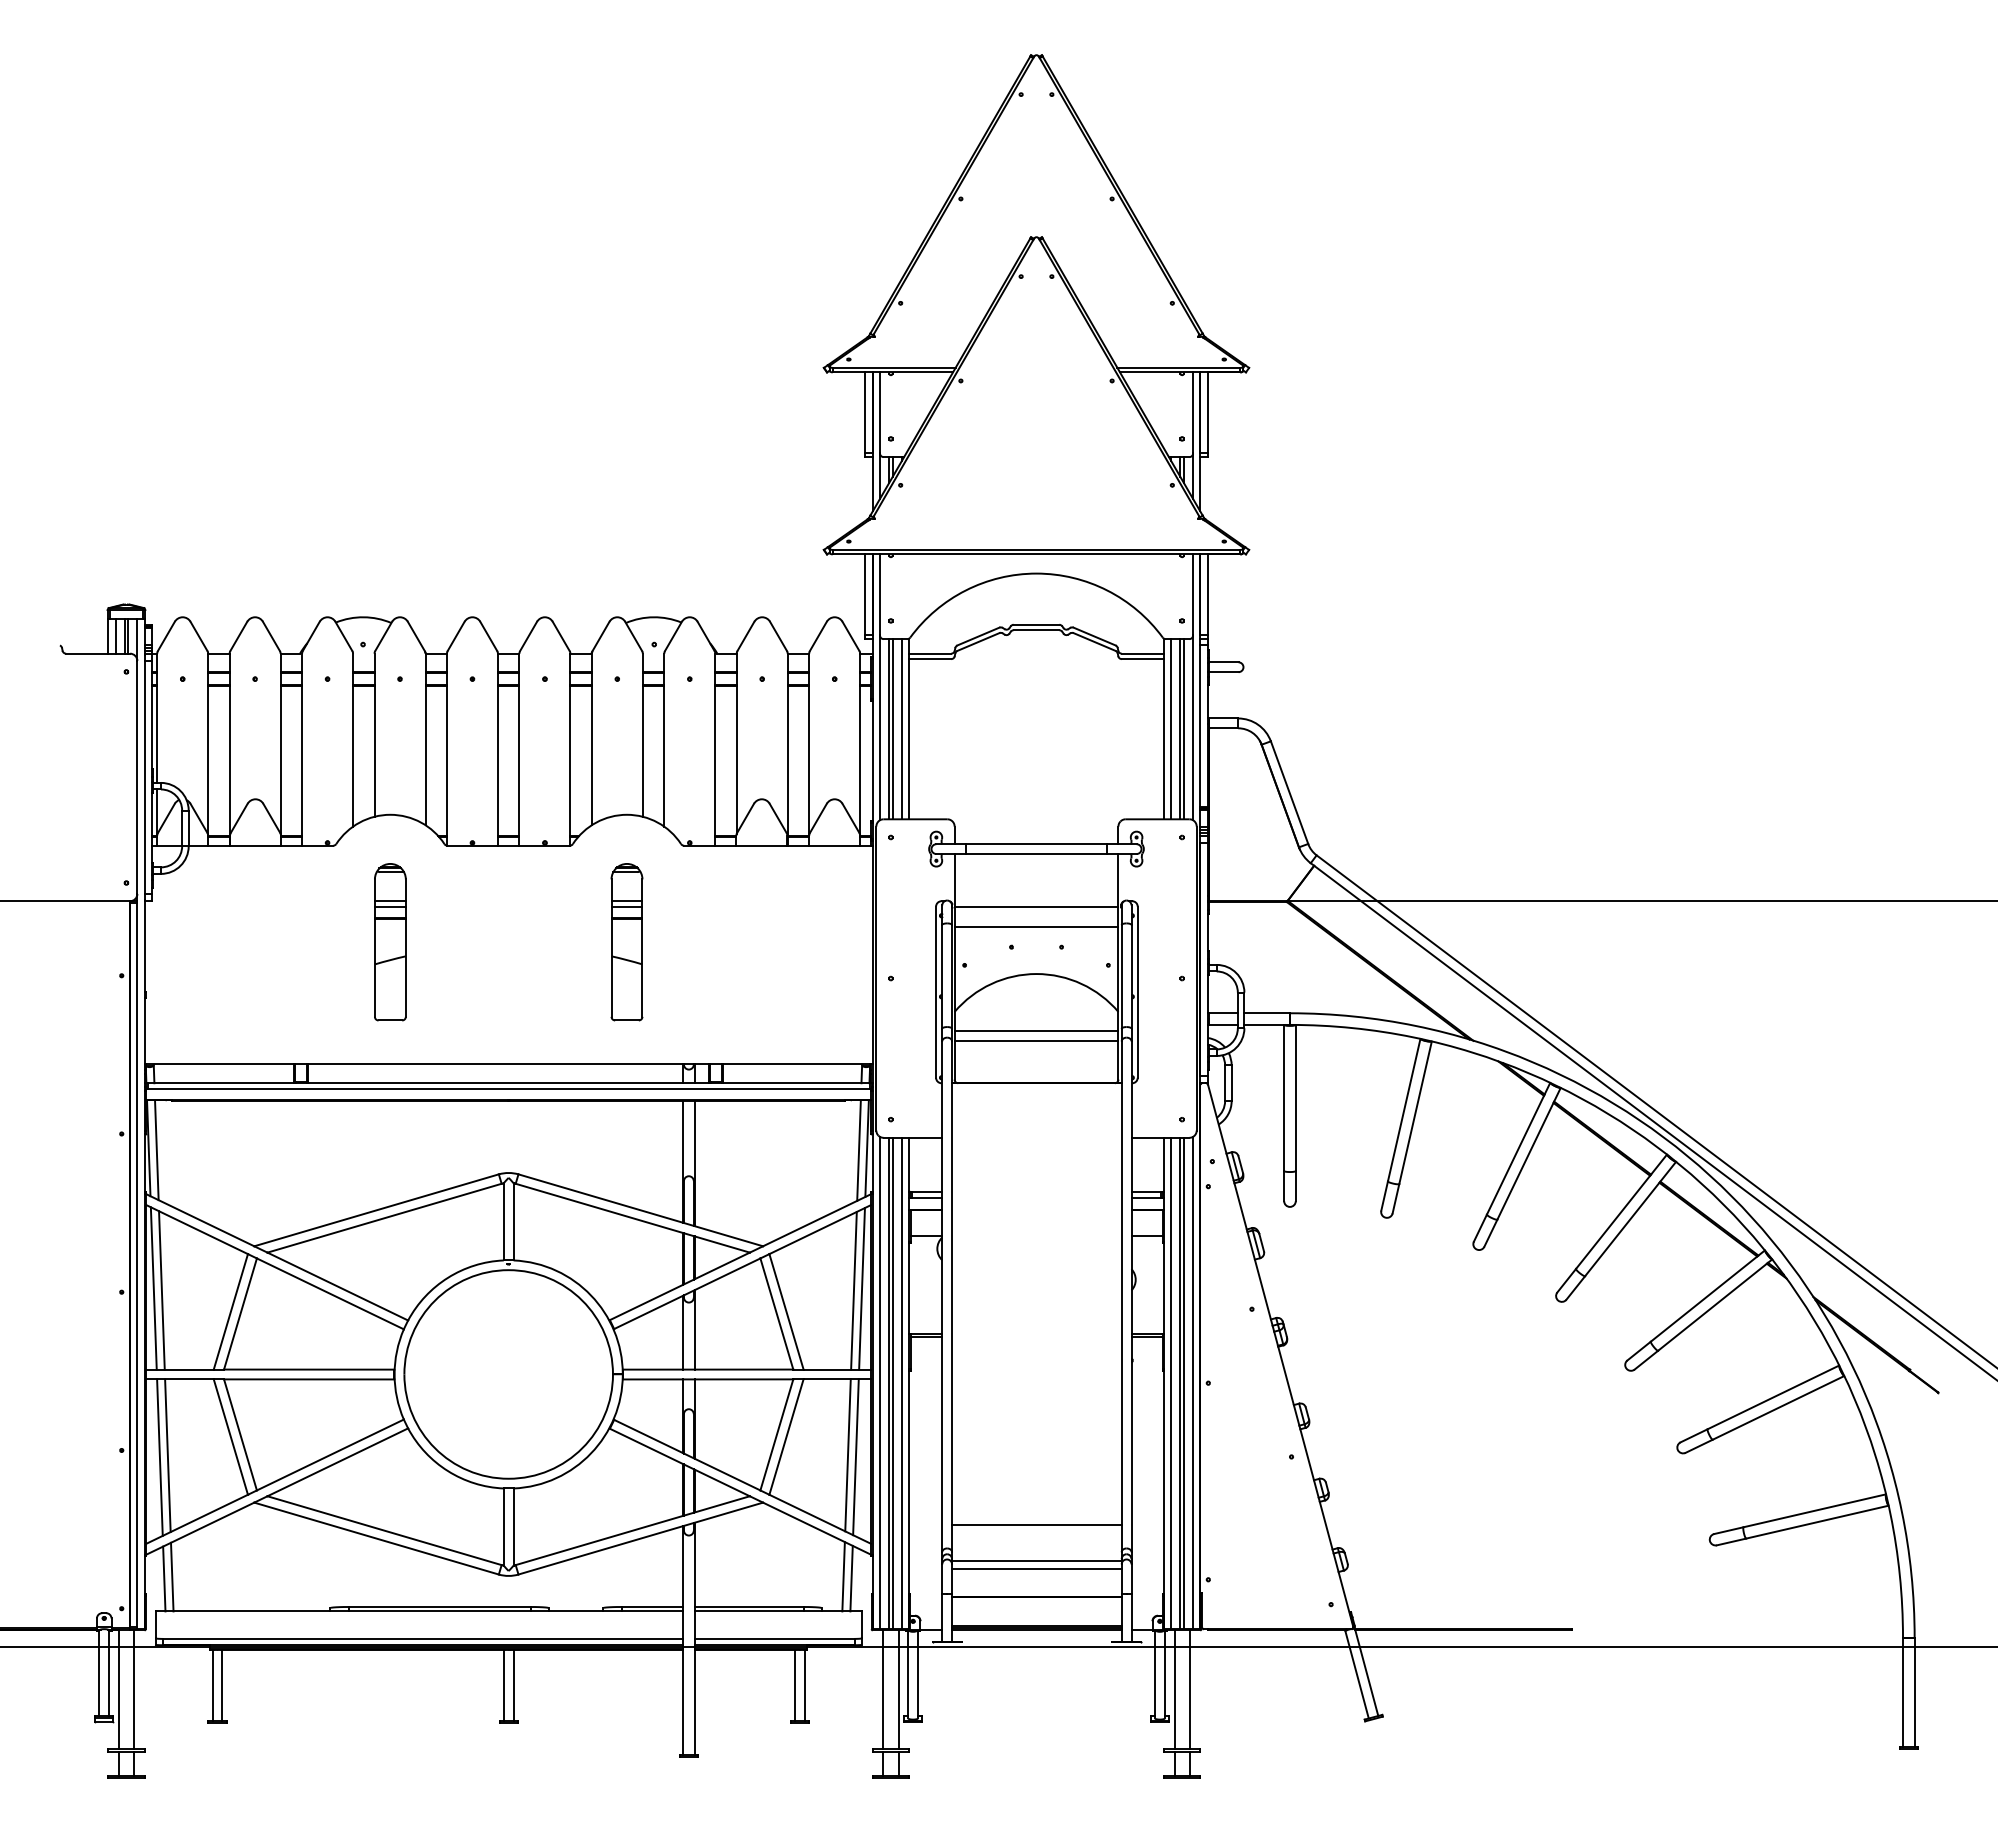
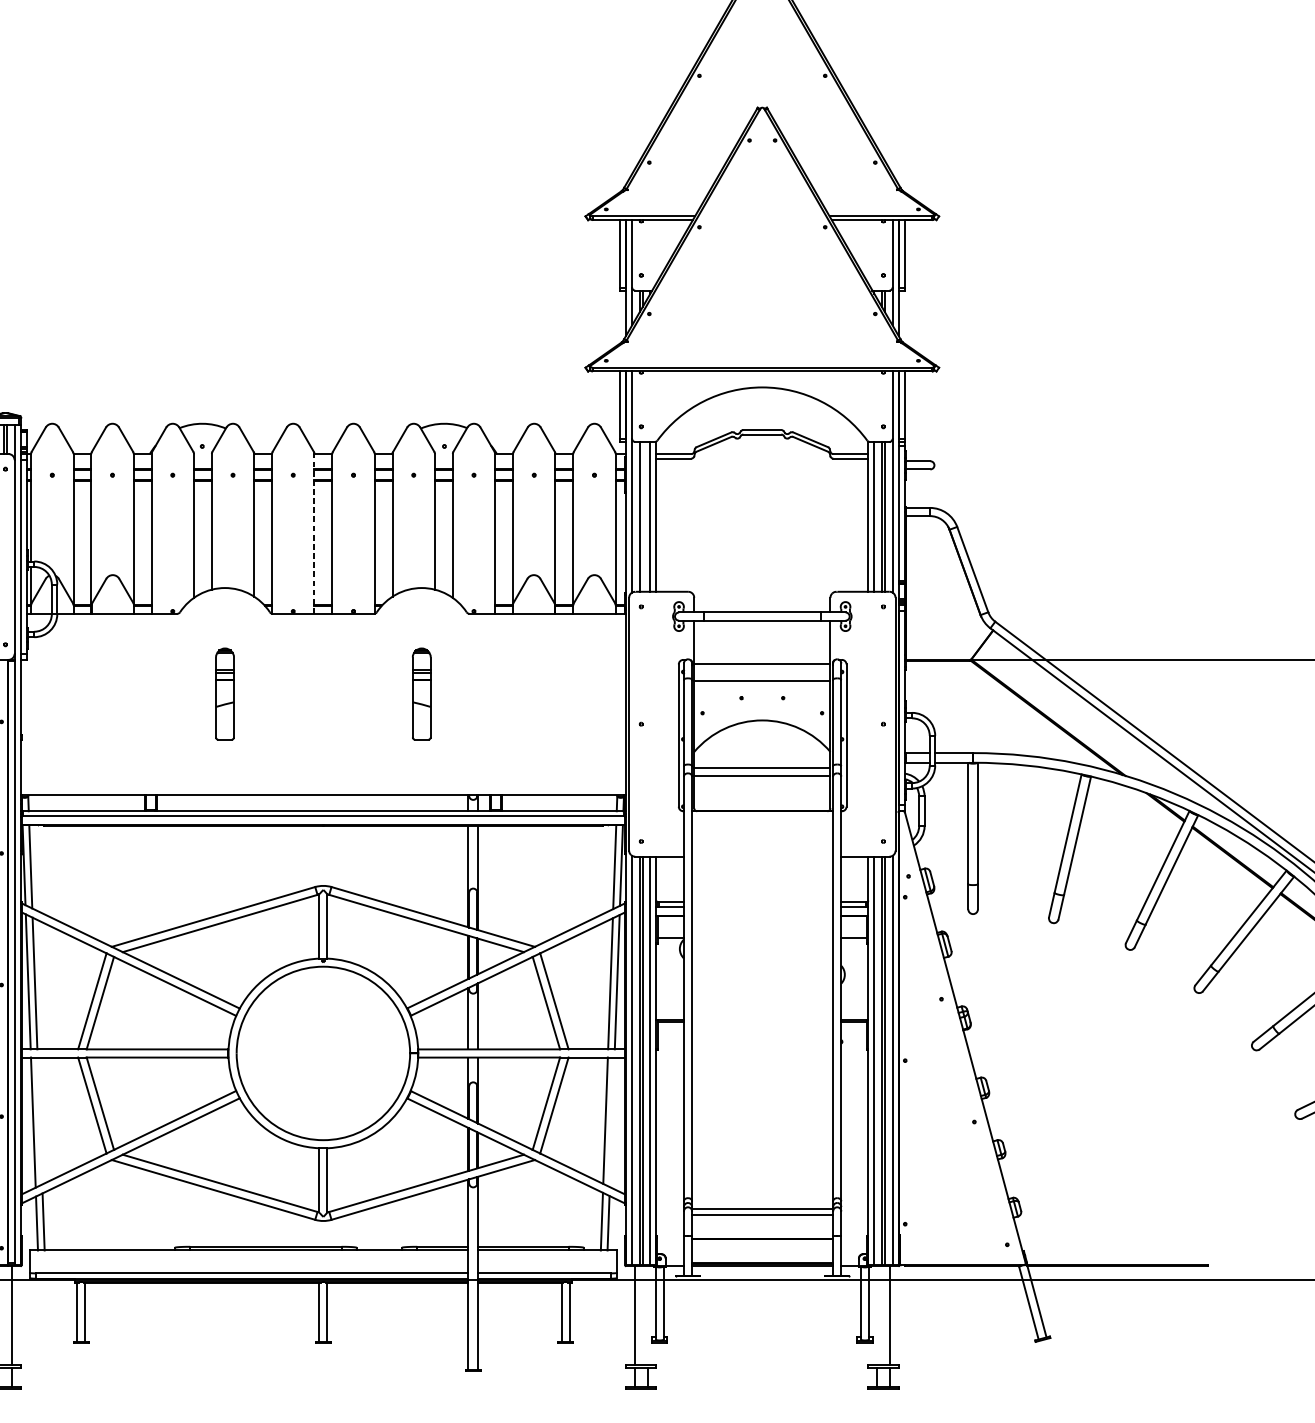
line: (892, 729) -> (642, 517), removed
line: (497, 749) -> (314, 533), solid -> dashed
part: (390, 942) -> (225, 694), size x0.7
part: (626, 942) -> (421, 694), size x0.7
line: (167, 1455) -> (39, 1120), removed
line: (855, 1457) -> (611, 1122), removed
line: (1036, 1525) -> (762, 1179), removed
line: (898, 1689) -> (647, 1315), removed
line: (1174, 1689) -> (877, 1315), removed

